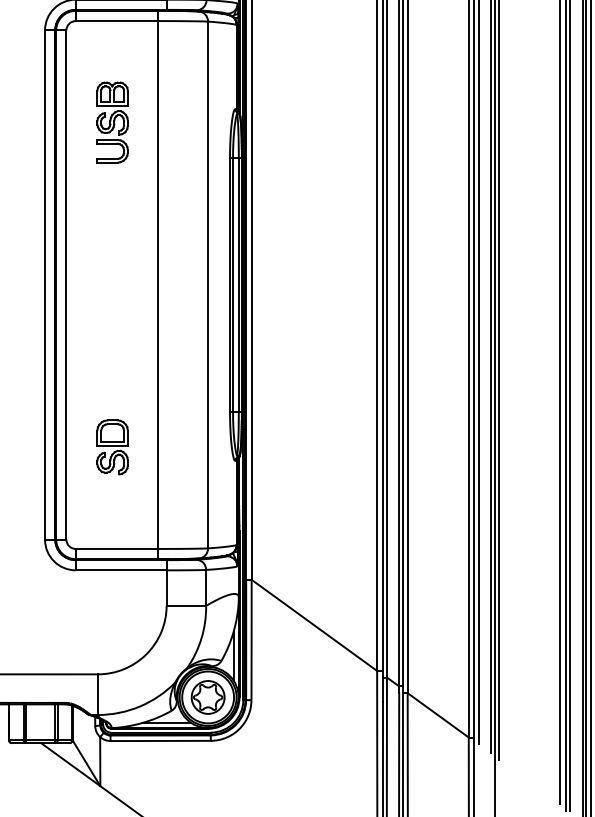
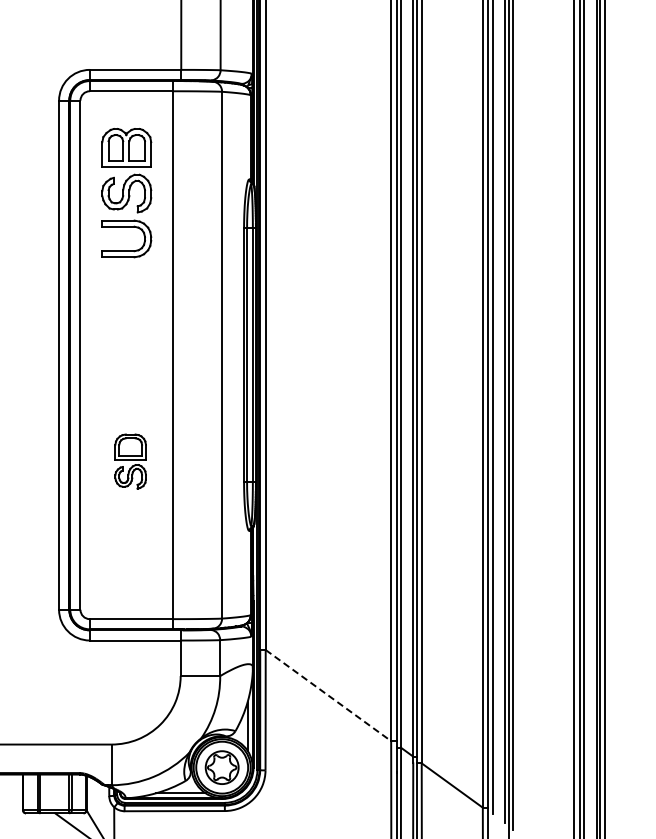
part: (112, 122) -> (126, 192), size x1.6
part: (112, 447) -> (130, 461), moved
line: (314, 625) -> (328, 695), solid -> dashed

